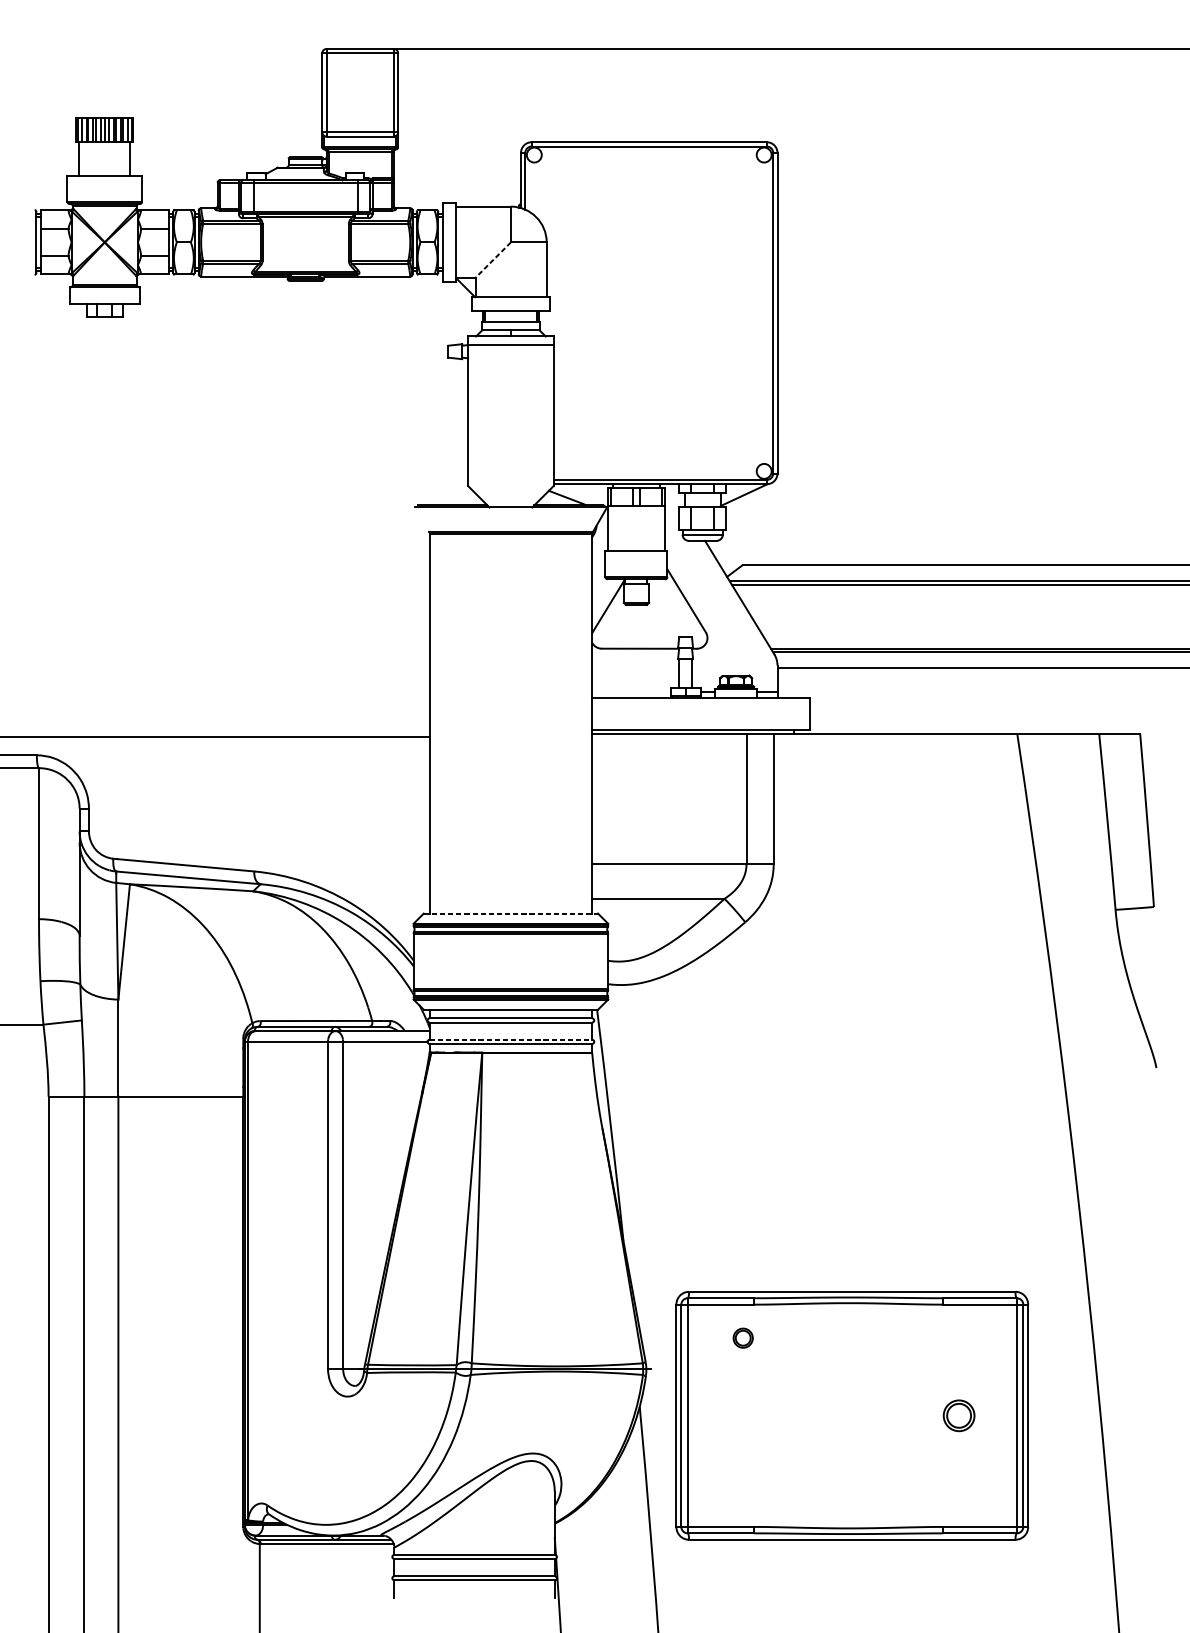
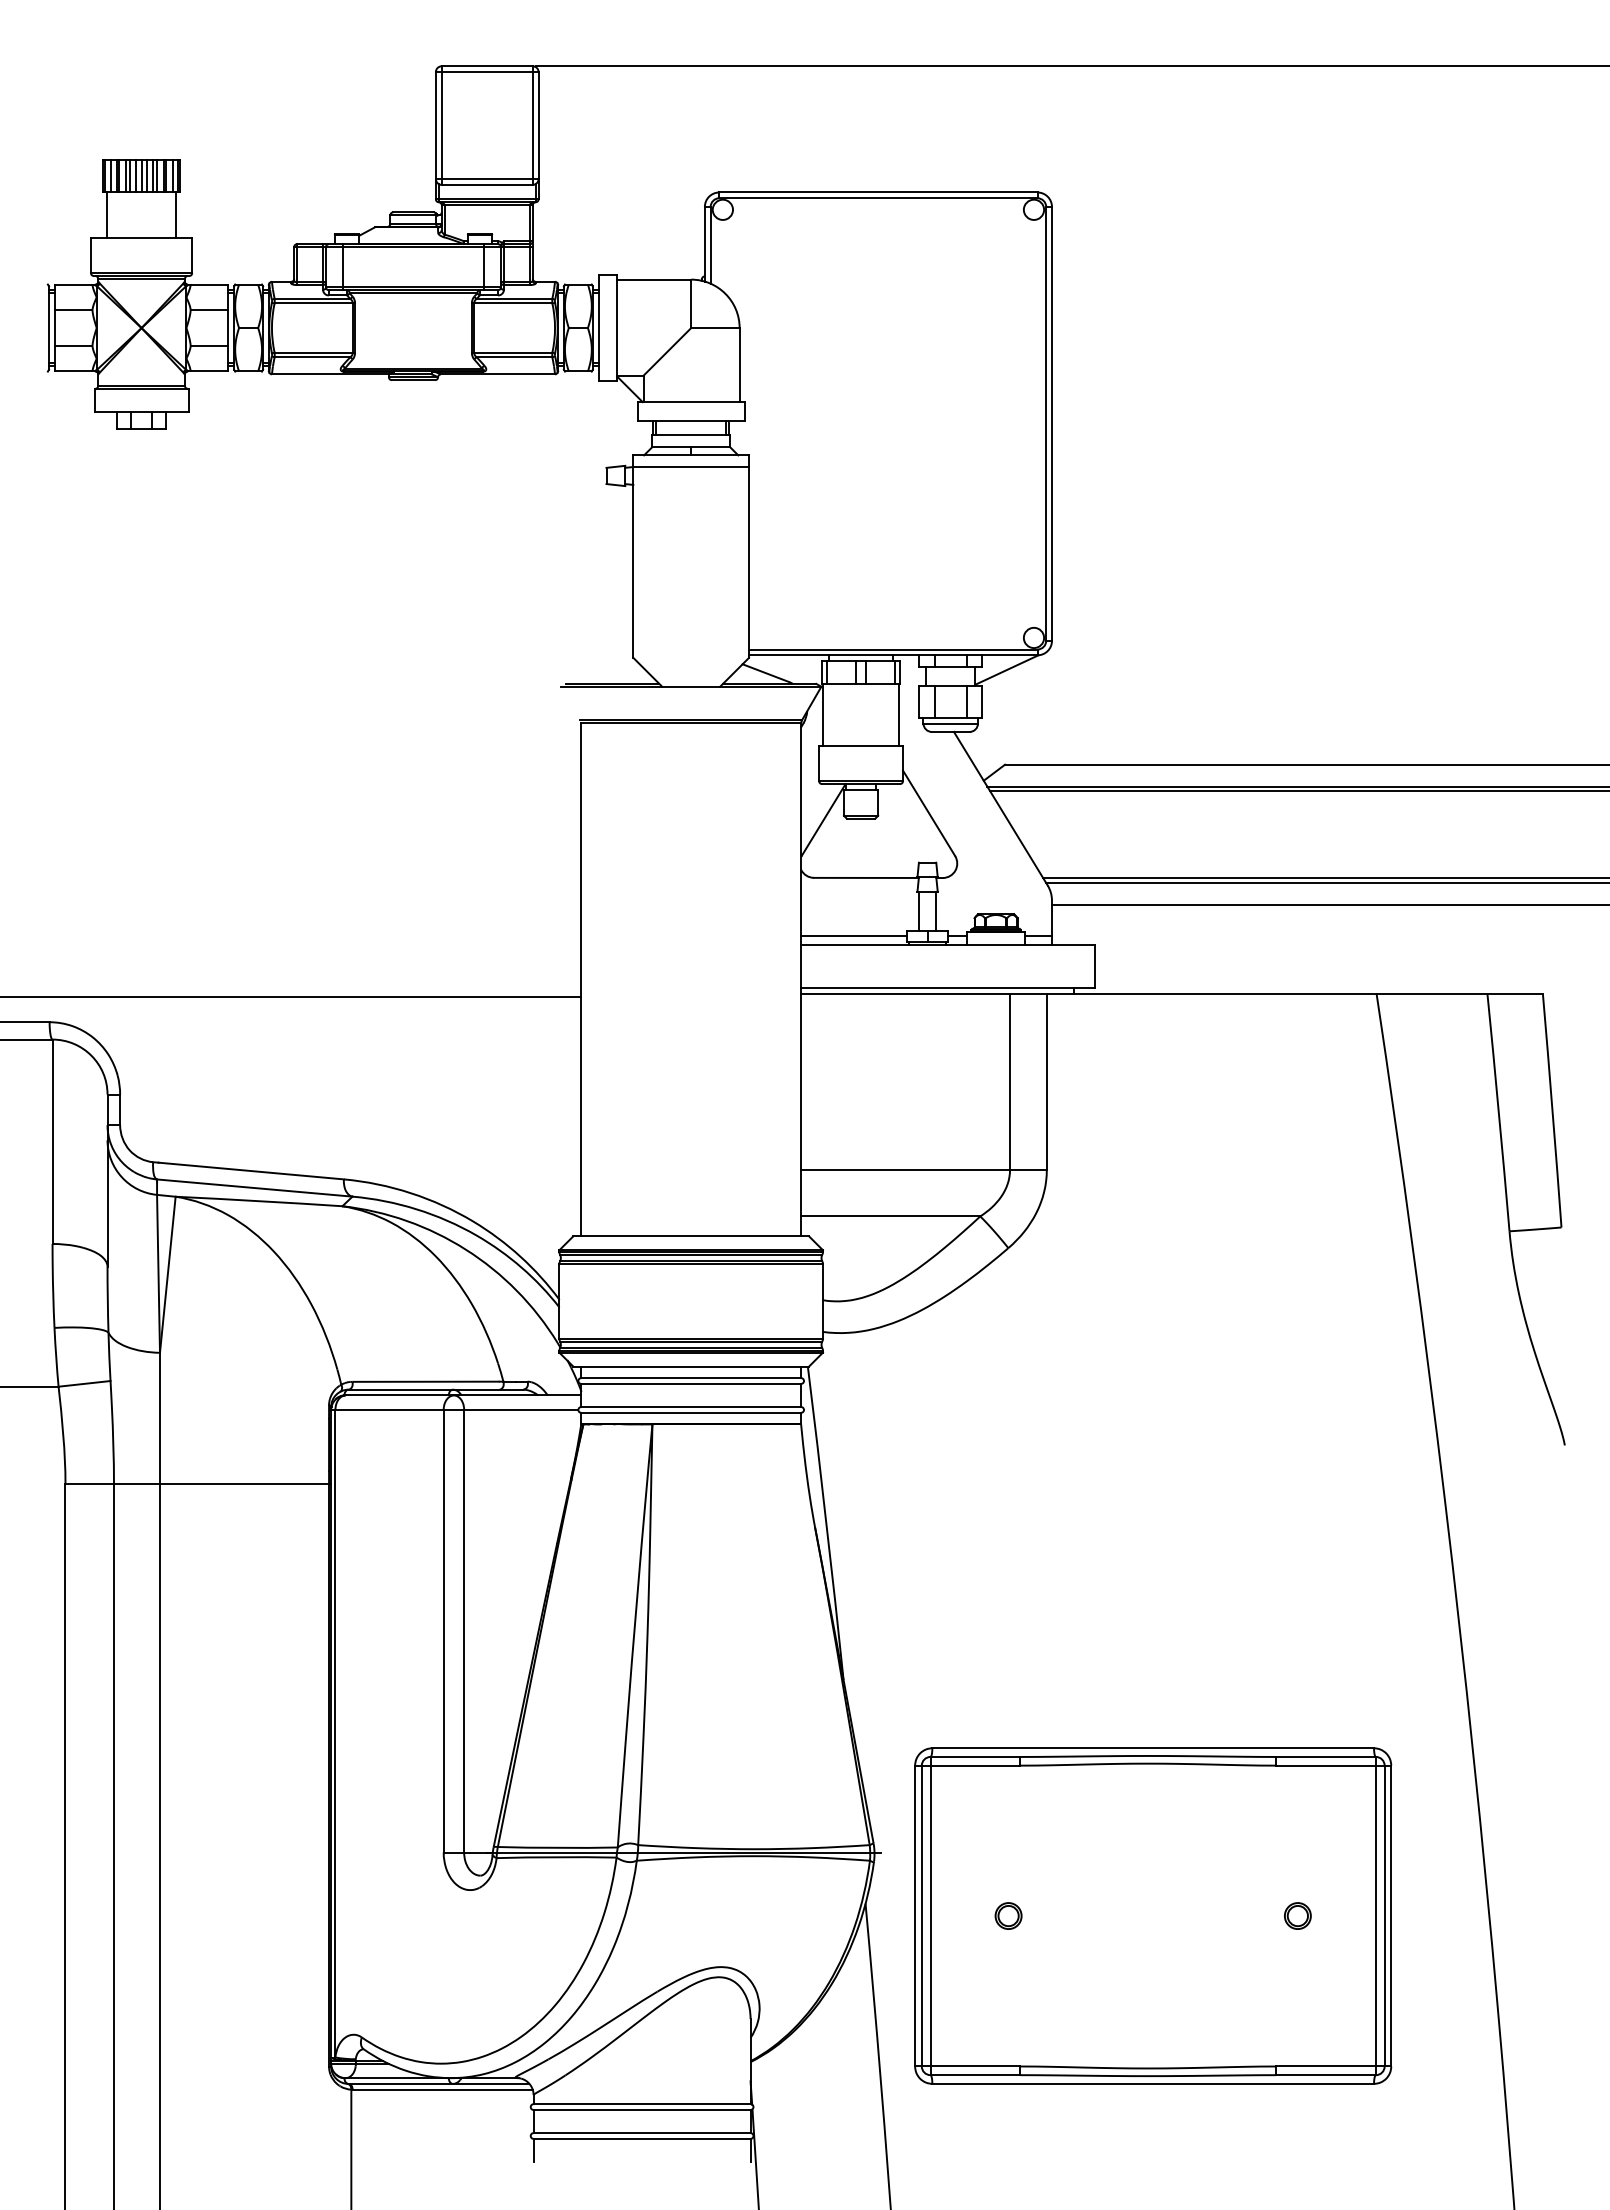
line: (493, 259) -> (667, 351), dashed -> solid
line: (631, 691) -> (854, 935), added
line: (511, 913) -> (691, 1236), dashed -> solid
line: (511, 1040) -> (691, 1407), dashed -> solid
part: (743, 1337) -> (1008, 1915), moved
part: (958, 1415) -> (1297, 1915), size x0.62

